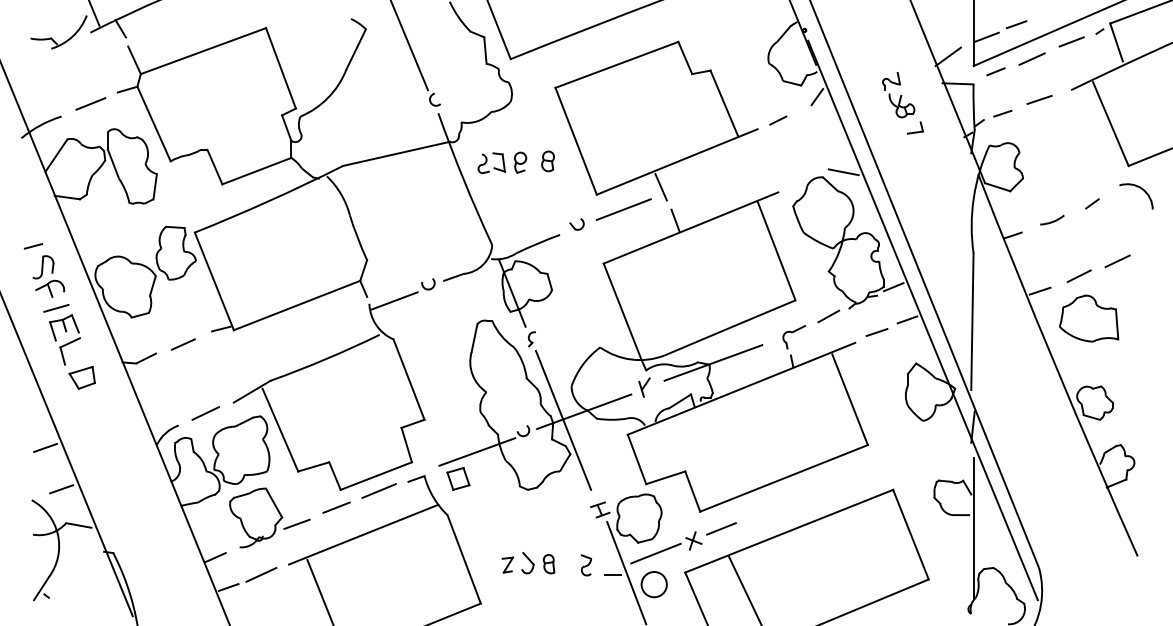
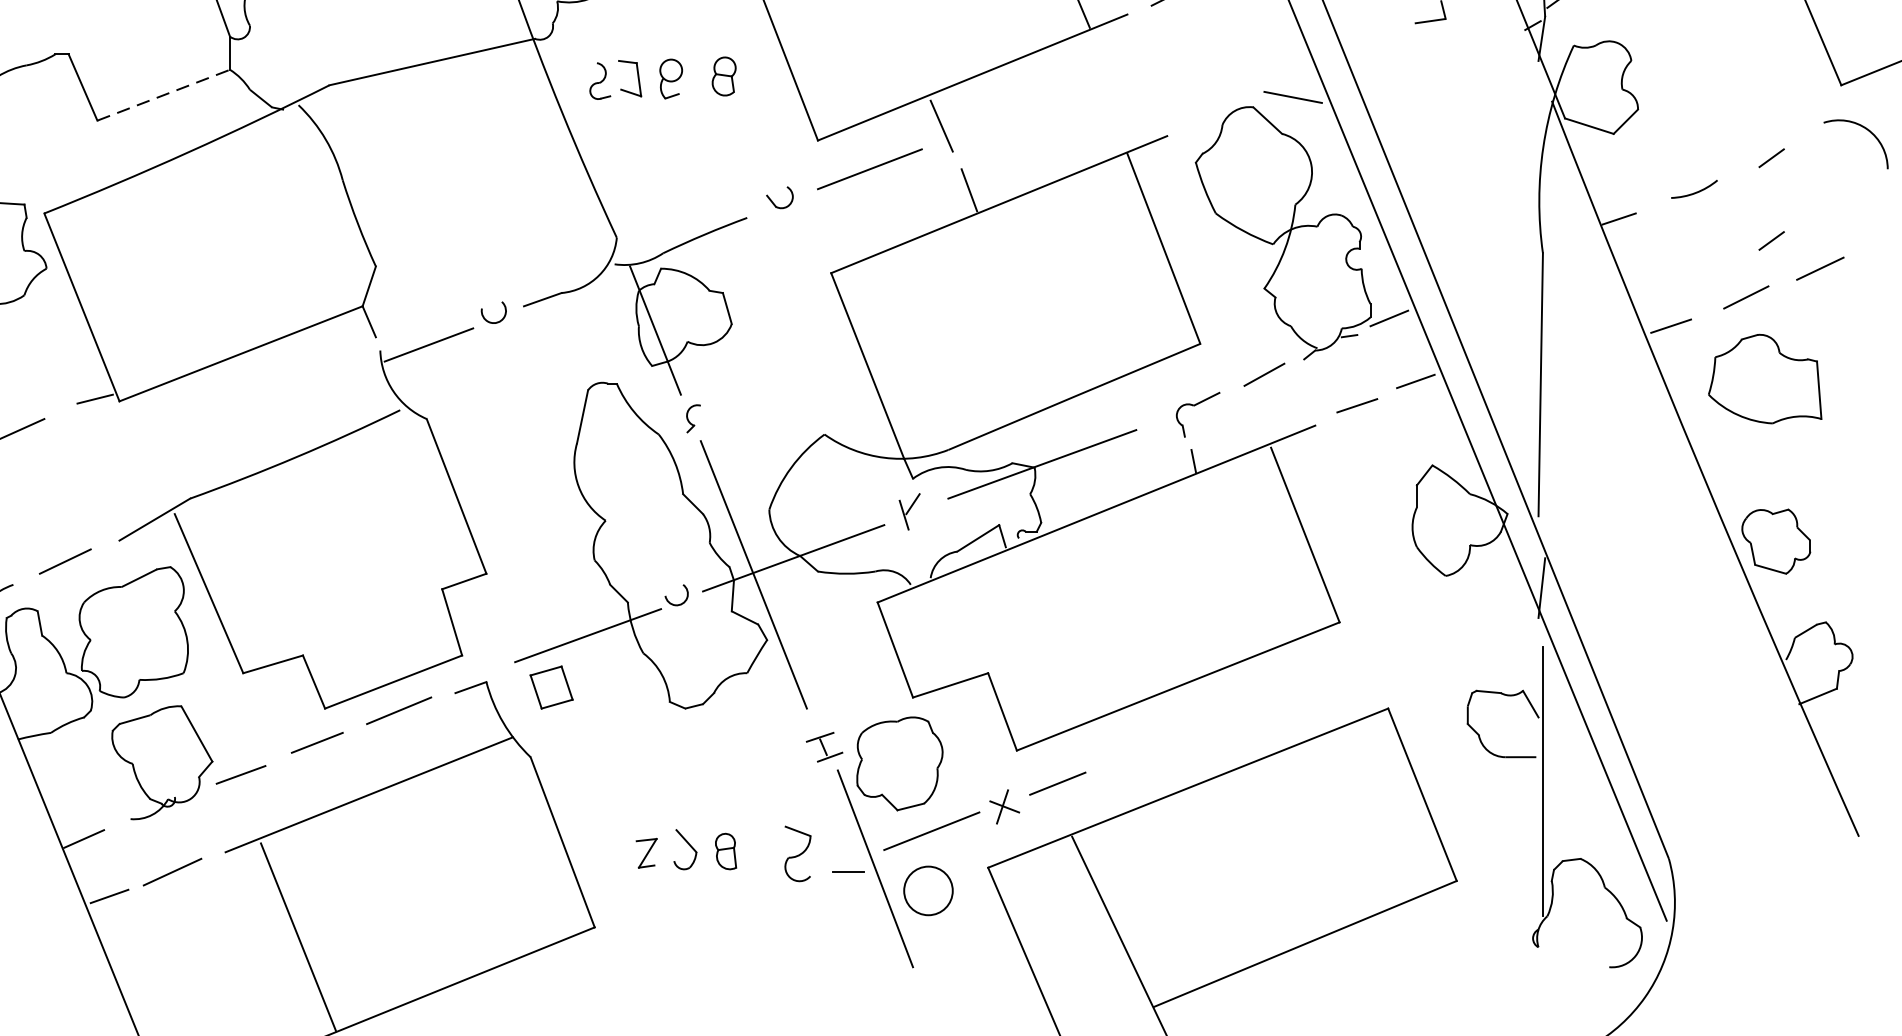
line: (256, 171) -> (163, 95), solid -> dashed
line: (1092, 246) -> (1771, 240), added
part: (586, 565) -> (798, 854), size x1.4

